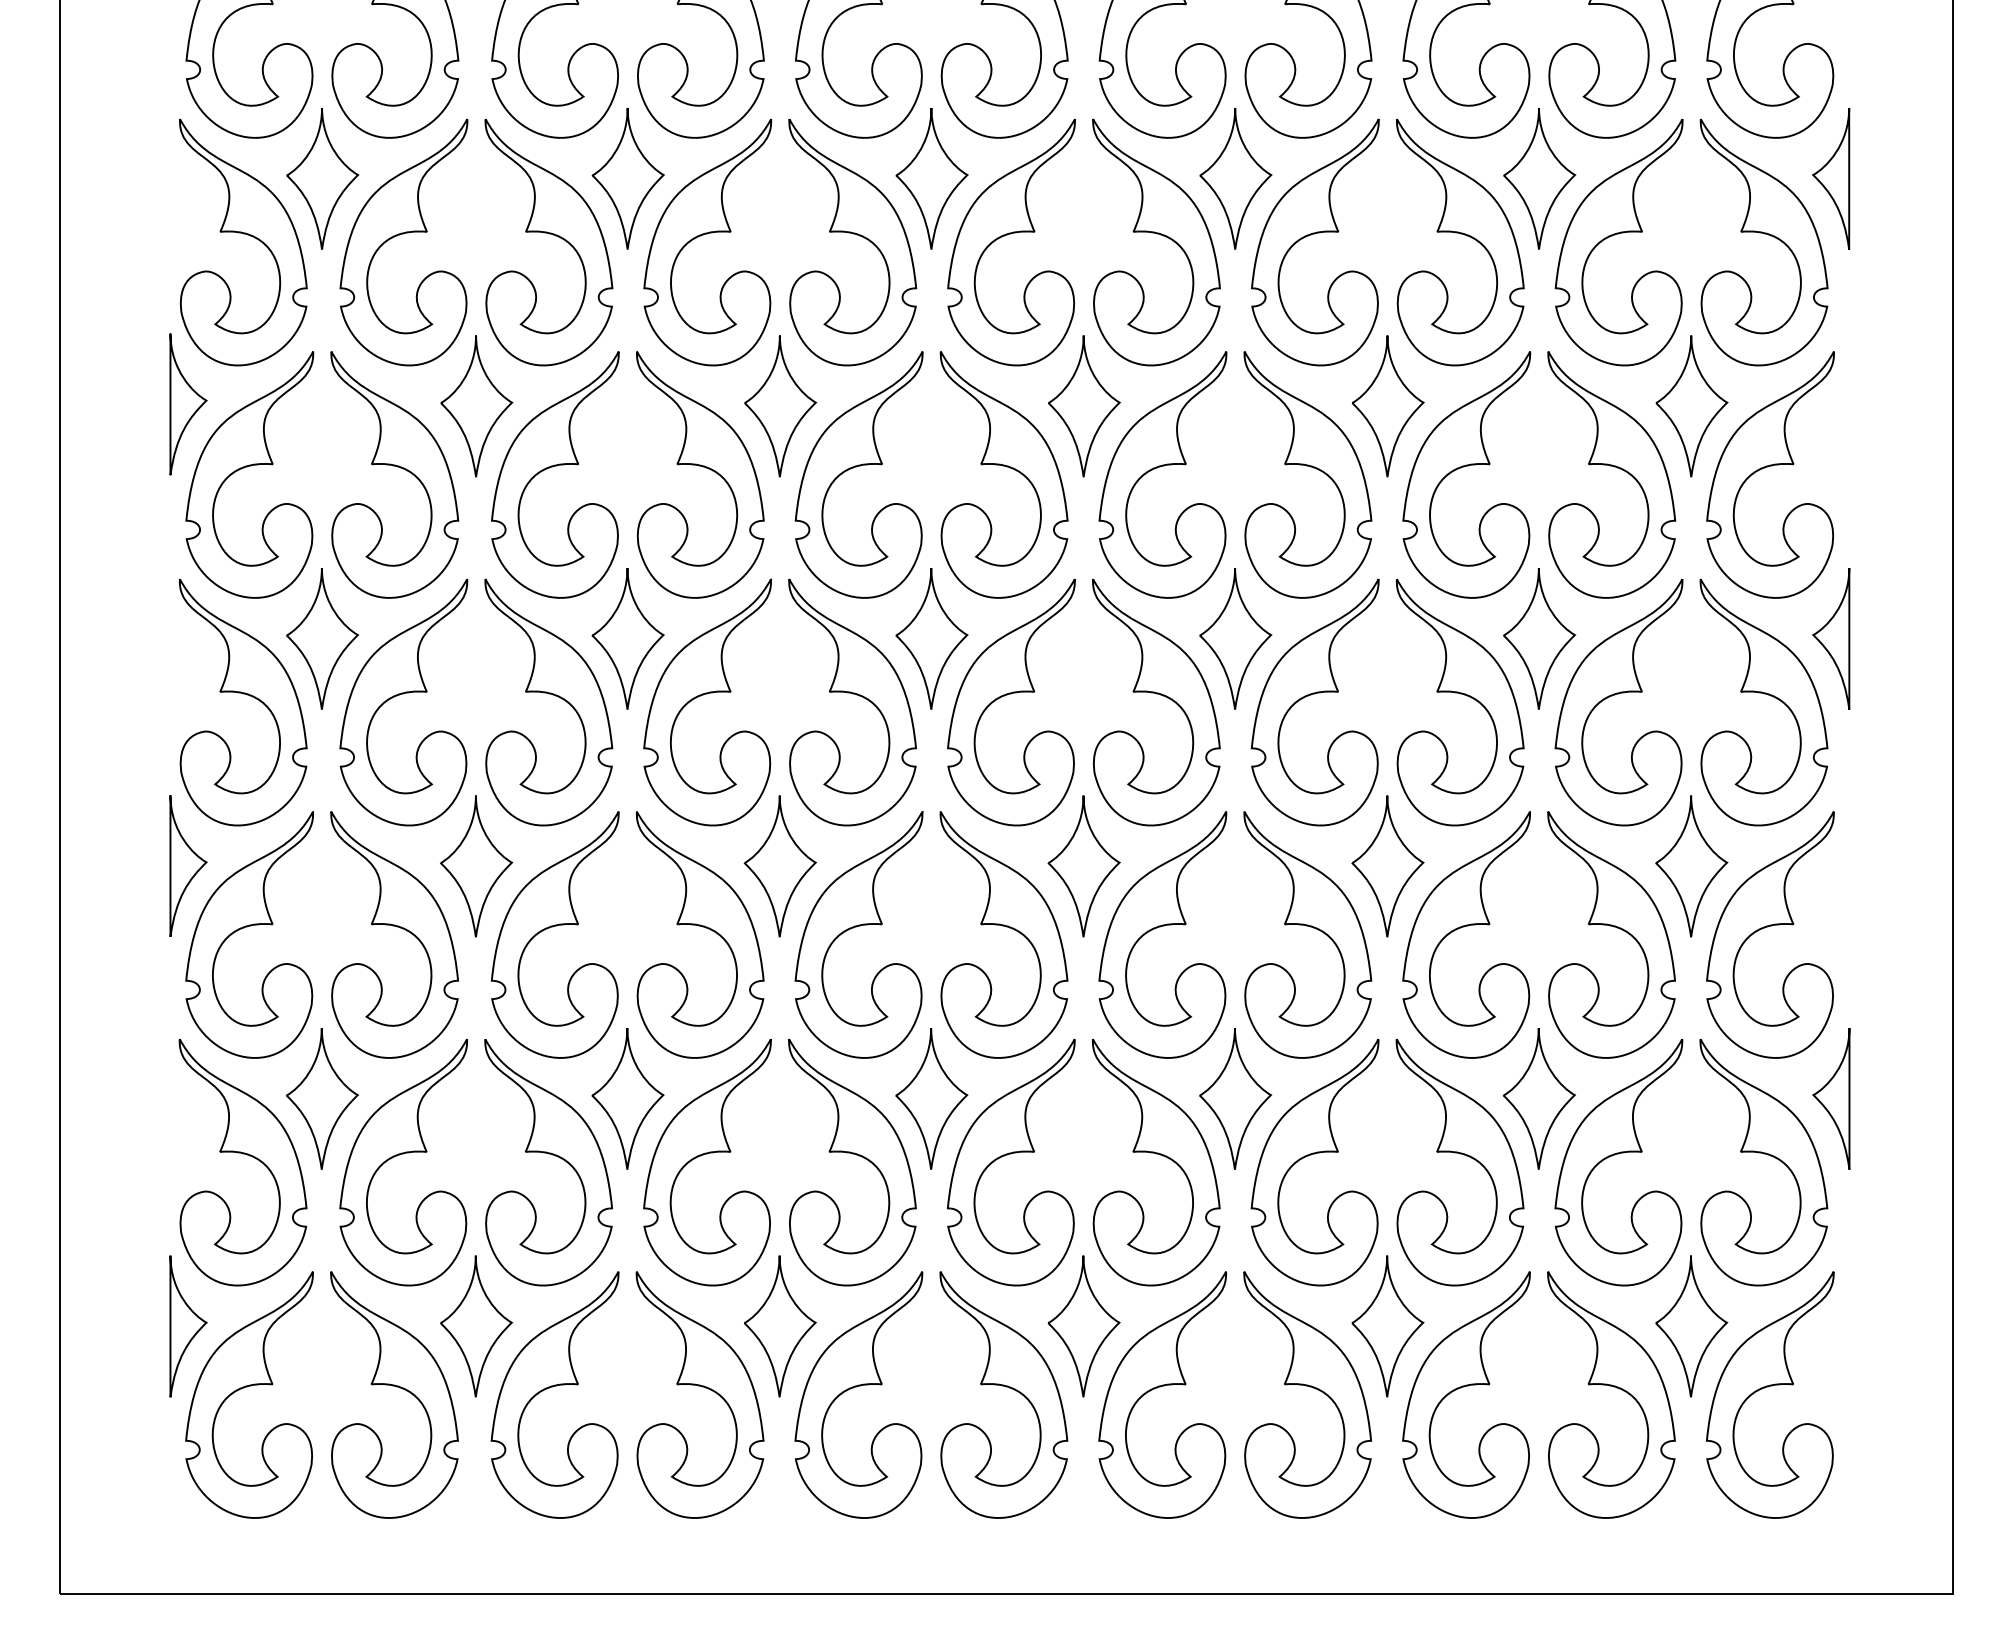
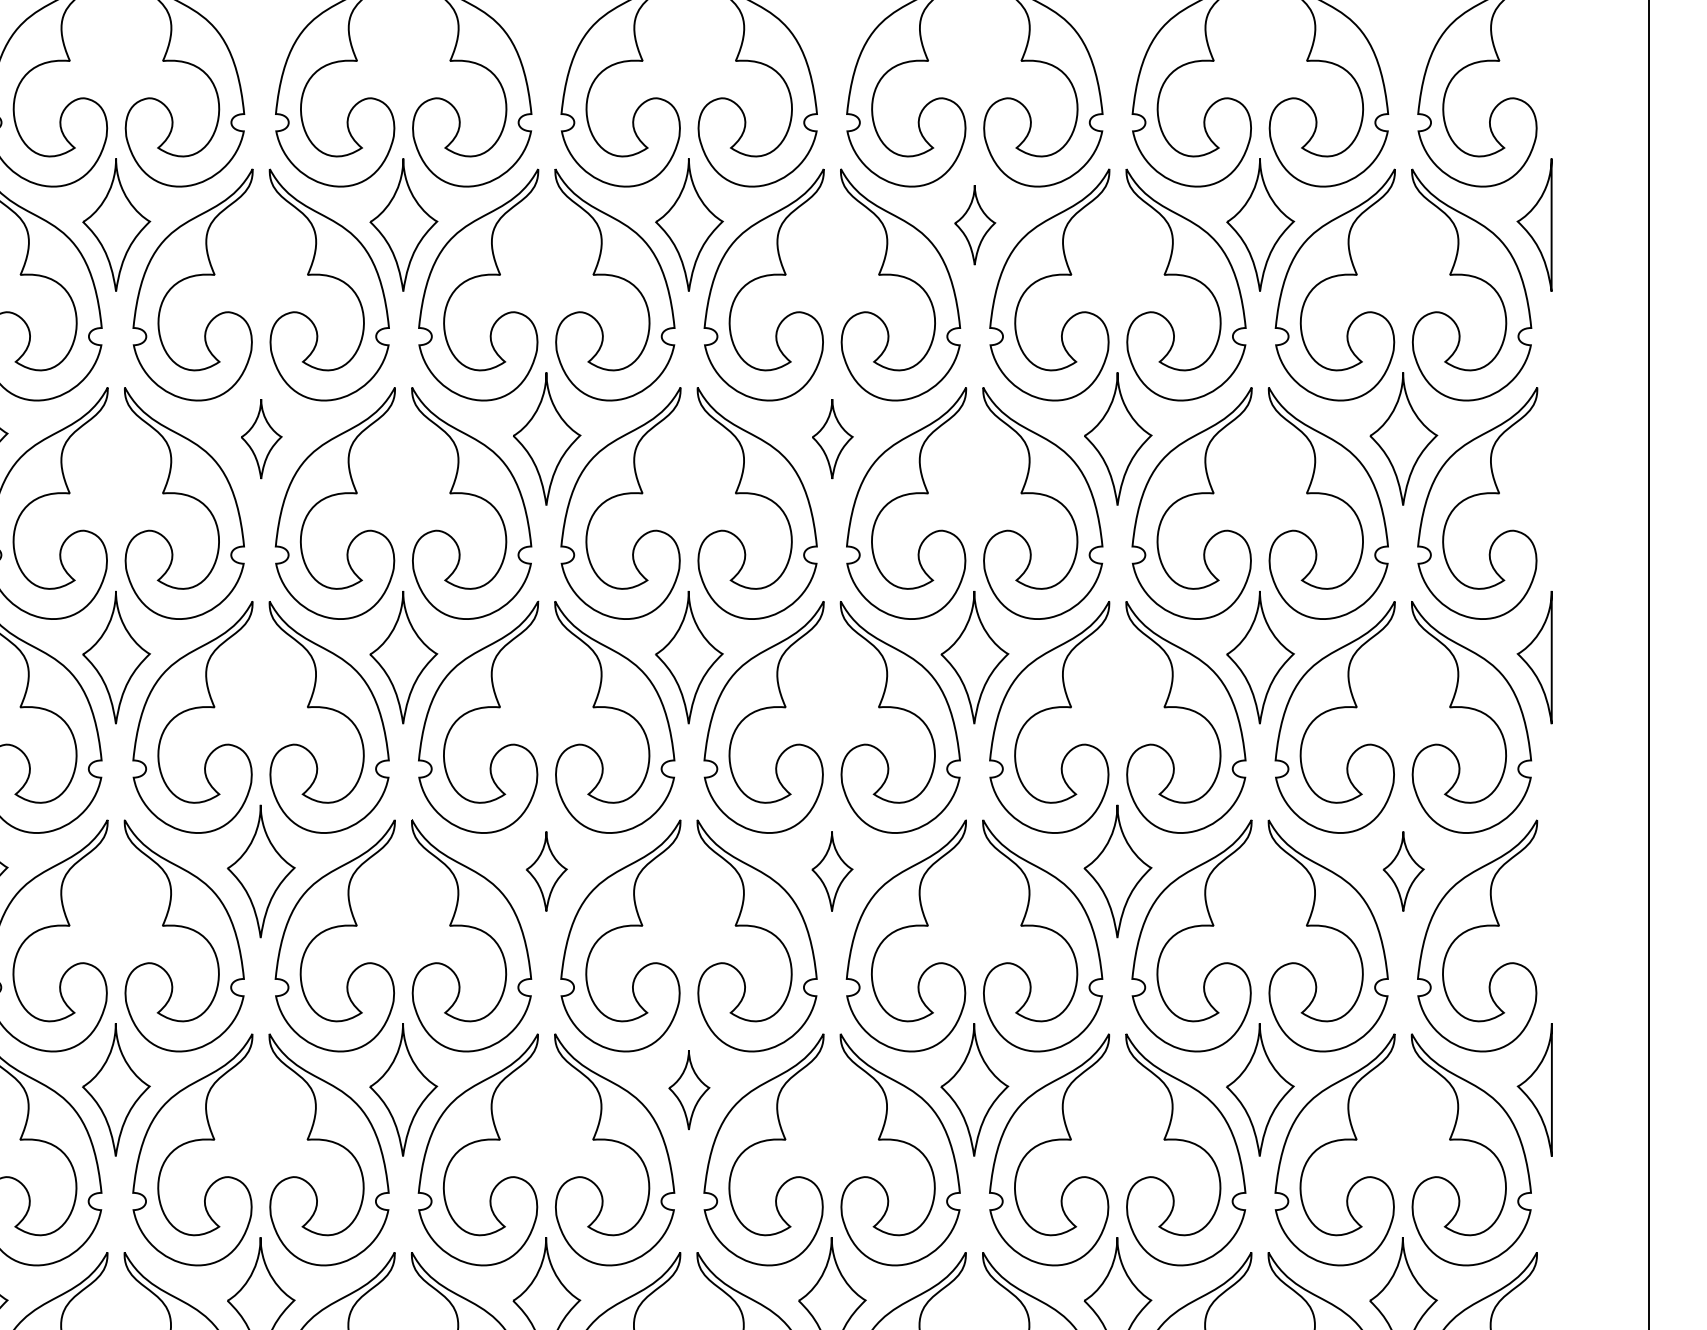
part: (1235, 178) -> (974, 224), size x0.6
part: (476, 406) -> (261, 439), size x0.6
part: (1084, 406) -> (832, 439), size x0.6
part: (779, 866) -> (546, 871), size x0.6
part: (1083, 866) -> (831, 871), size x0.6
part: (1691, 866) -> (1403, 871), size x0.6
part: (931, 1098) -> (688, 1089), size x0.6

